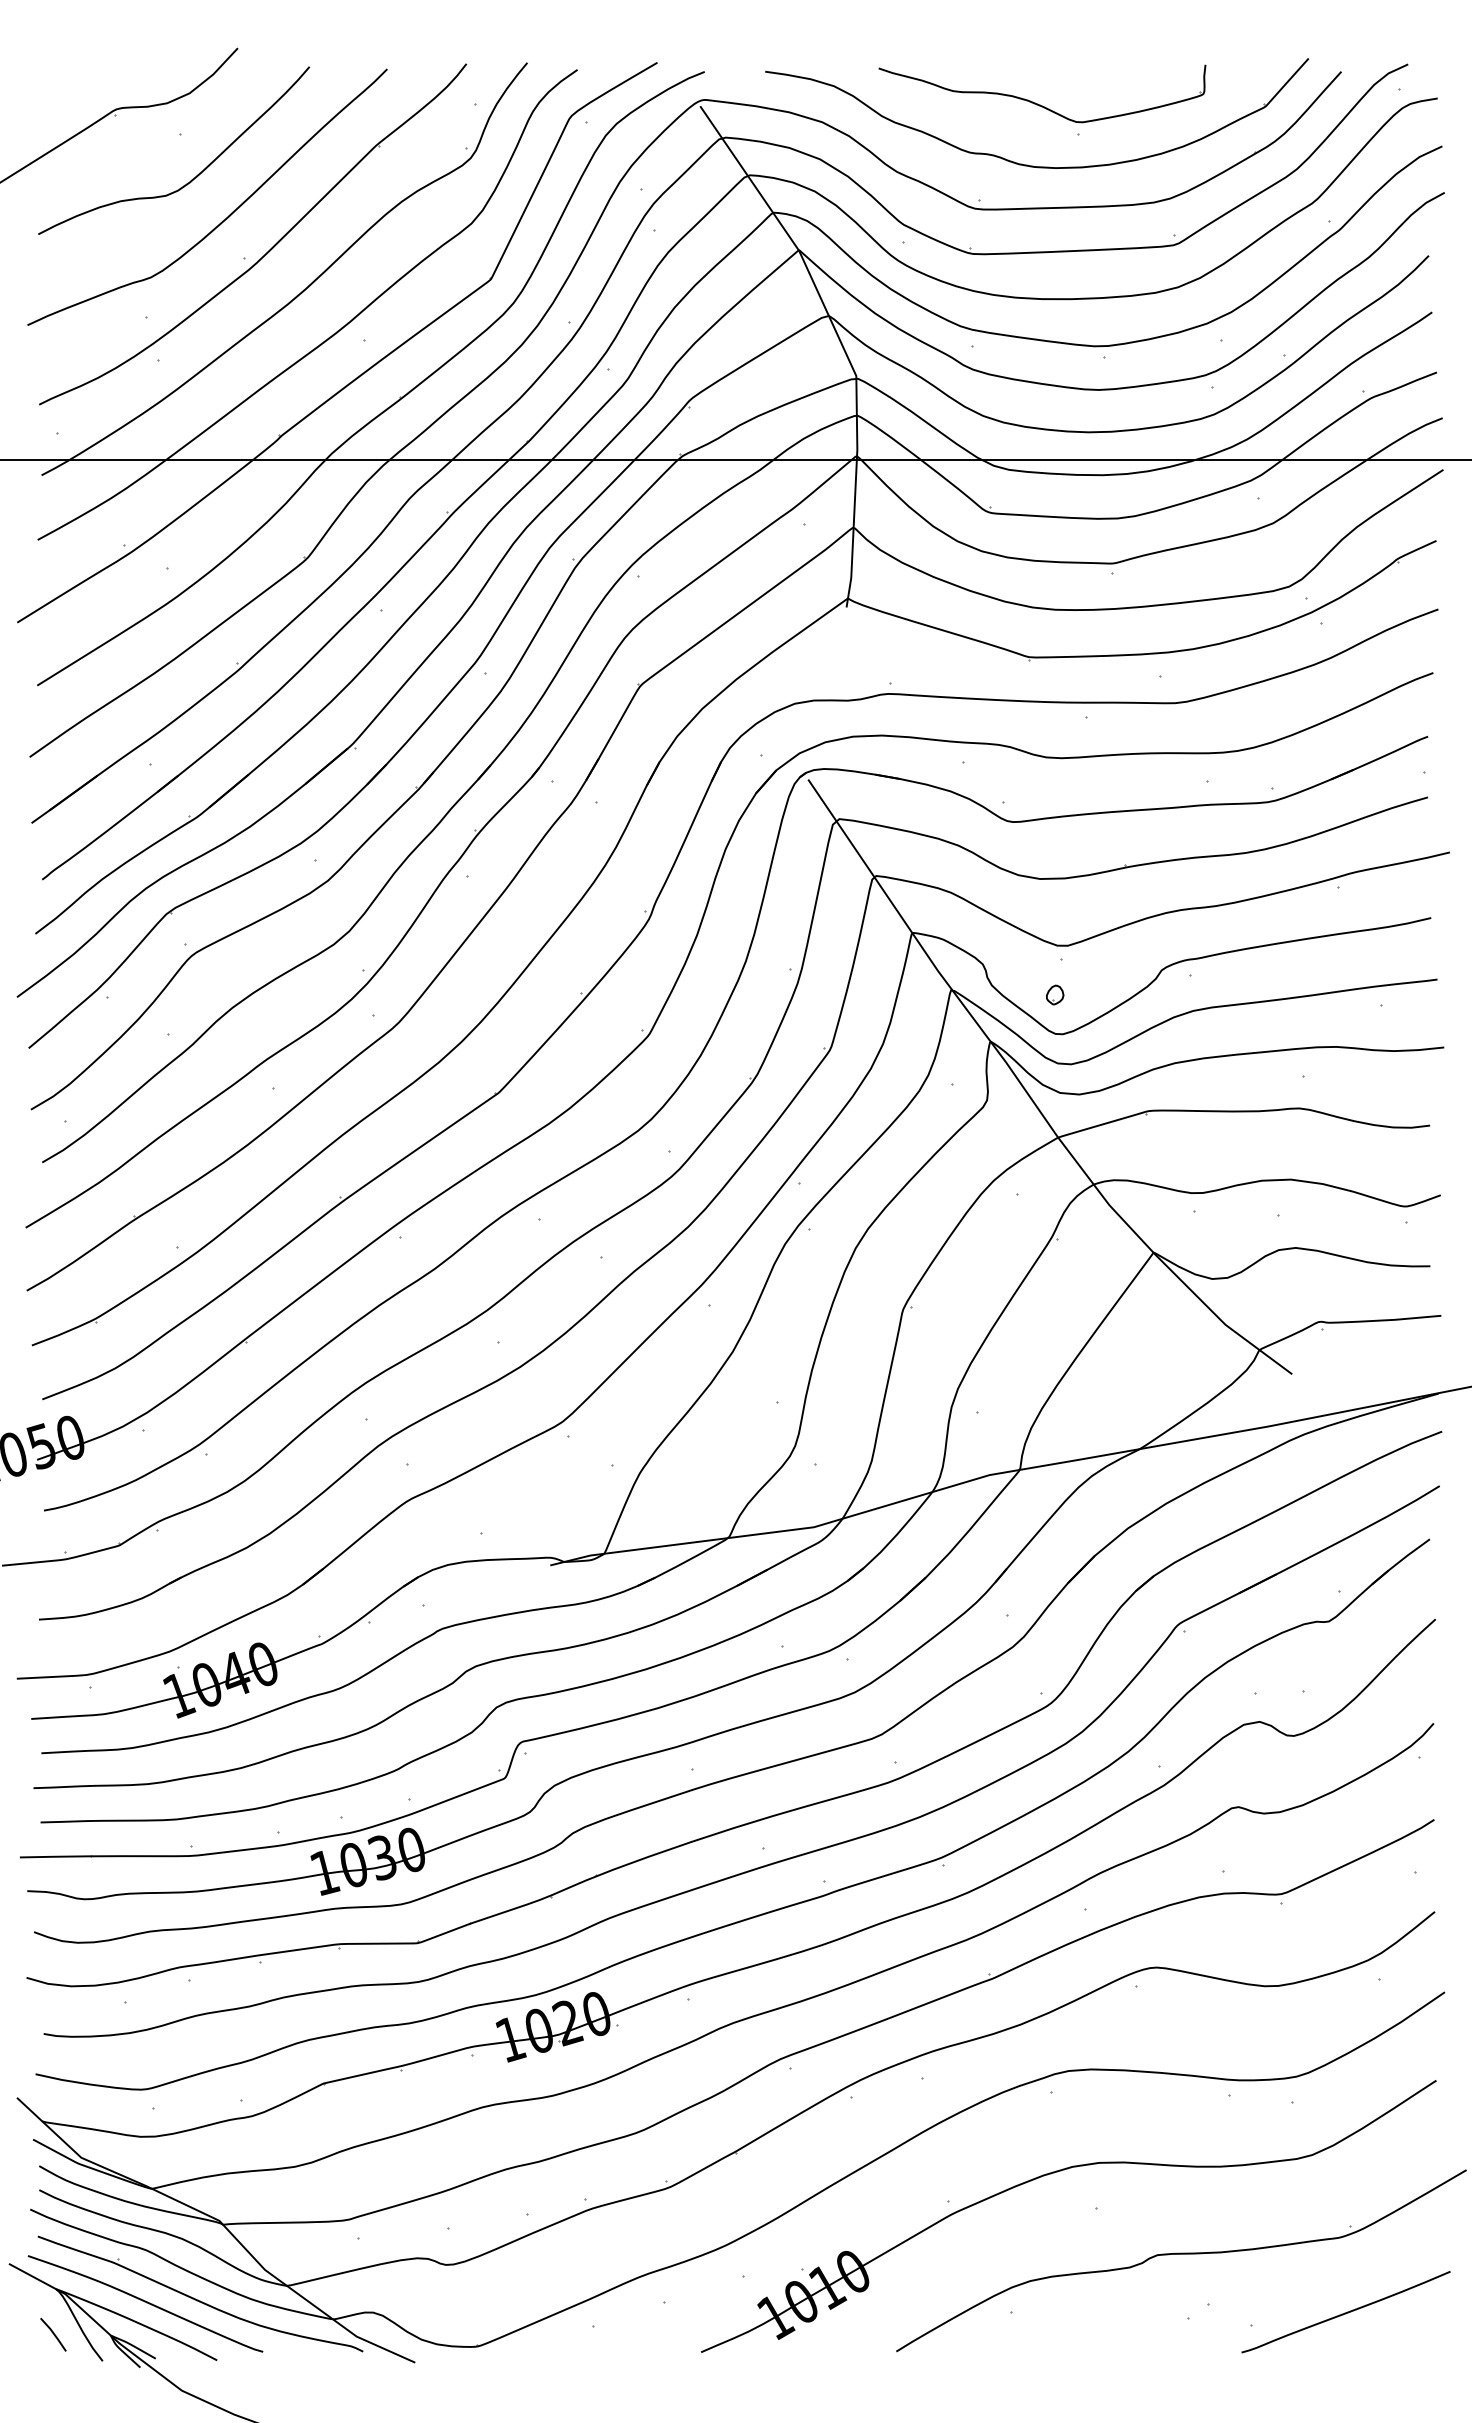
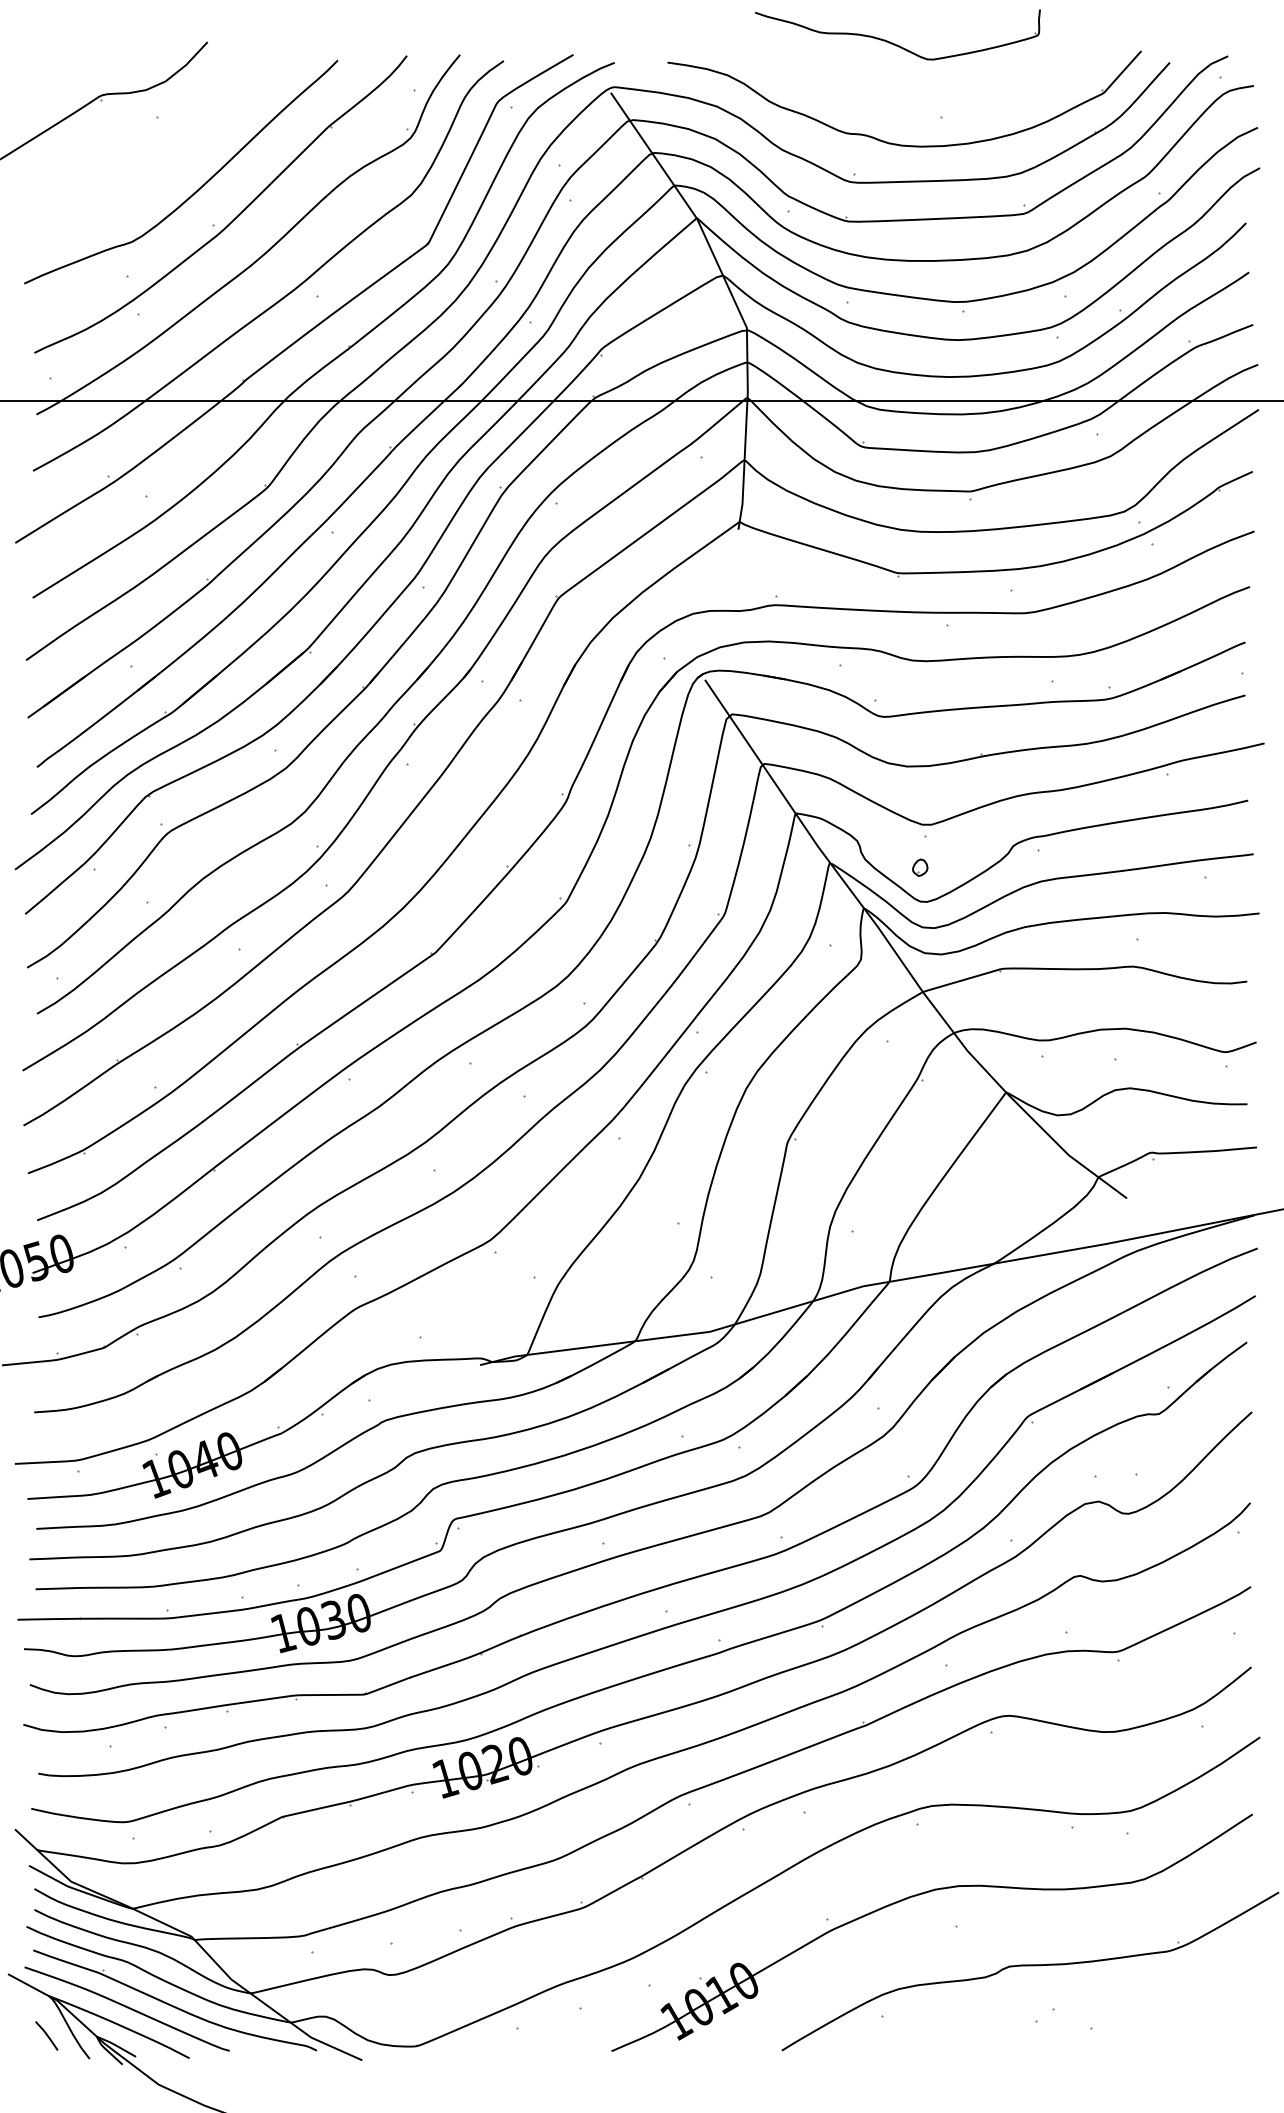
part: (1037, 103) -> (893, 43), moved
curve: (198, 173) -> (173, 151), removed
curve: (1345, 2312) -> (1173, 2016), removed

